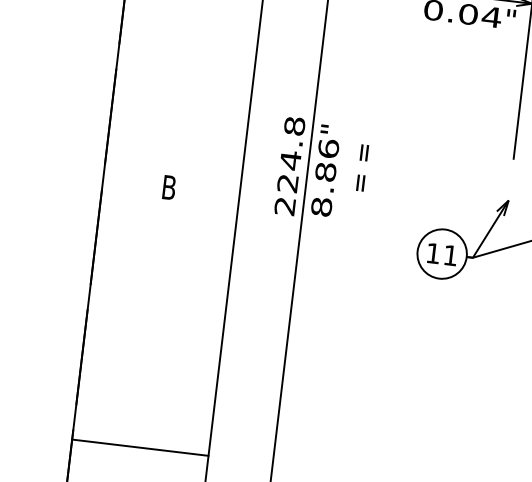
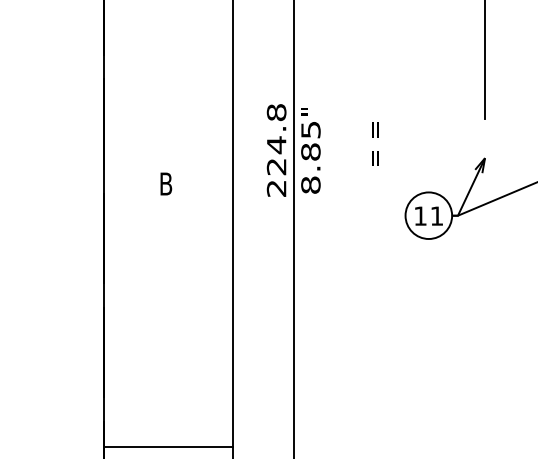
text: (328, 148) -> (310, 129), 8.86 -> 8.85
text: (362, 167) -> (375, 143), moved
line: (139, 447) -> (167, 447), moved

